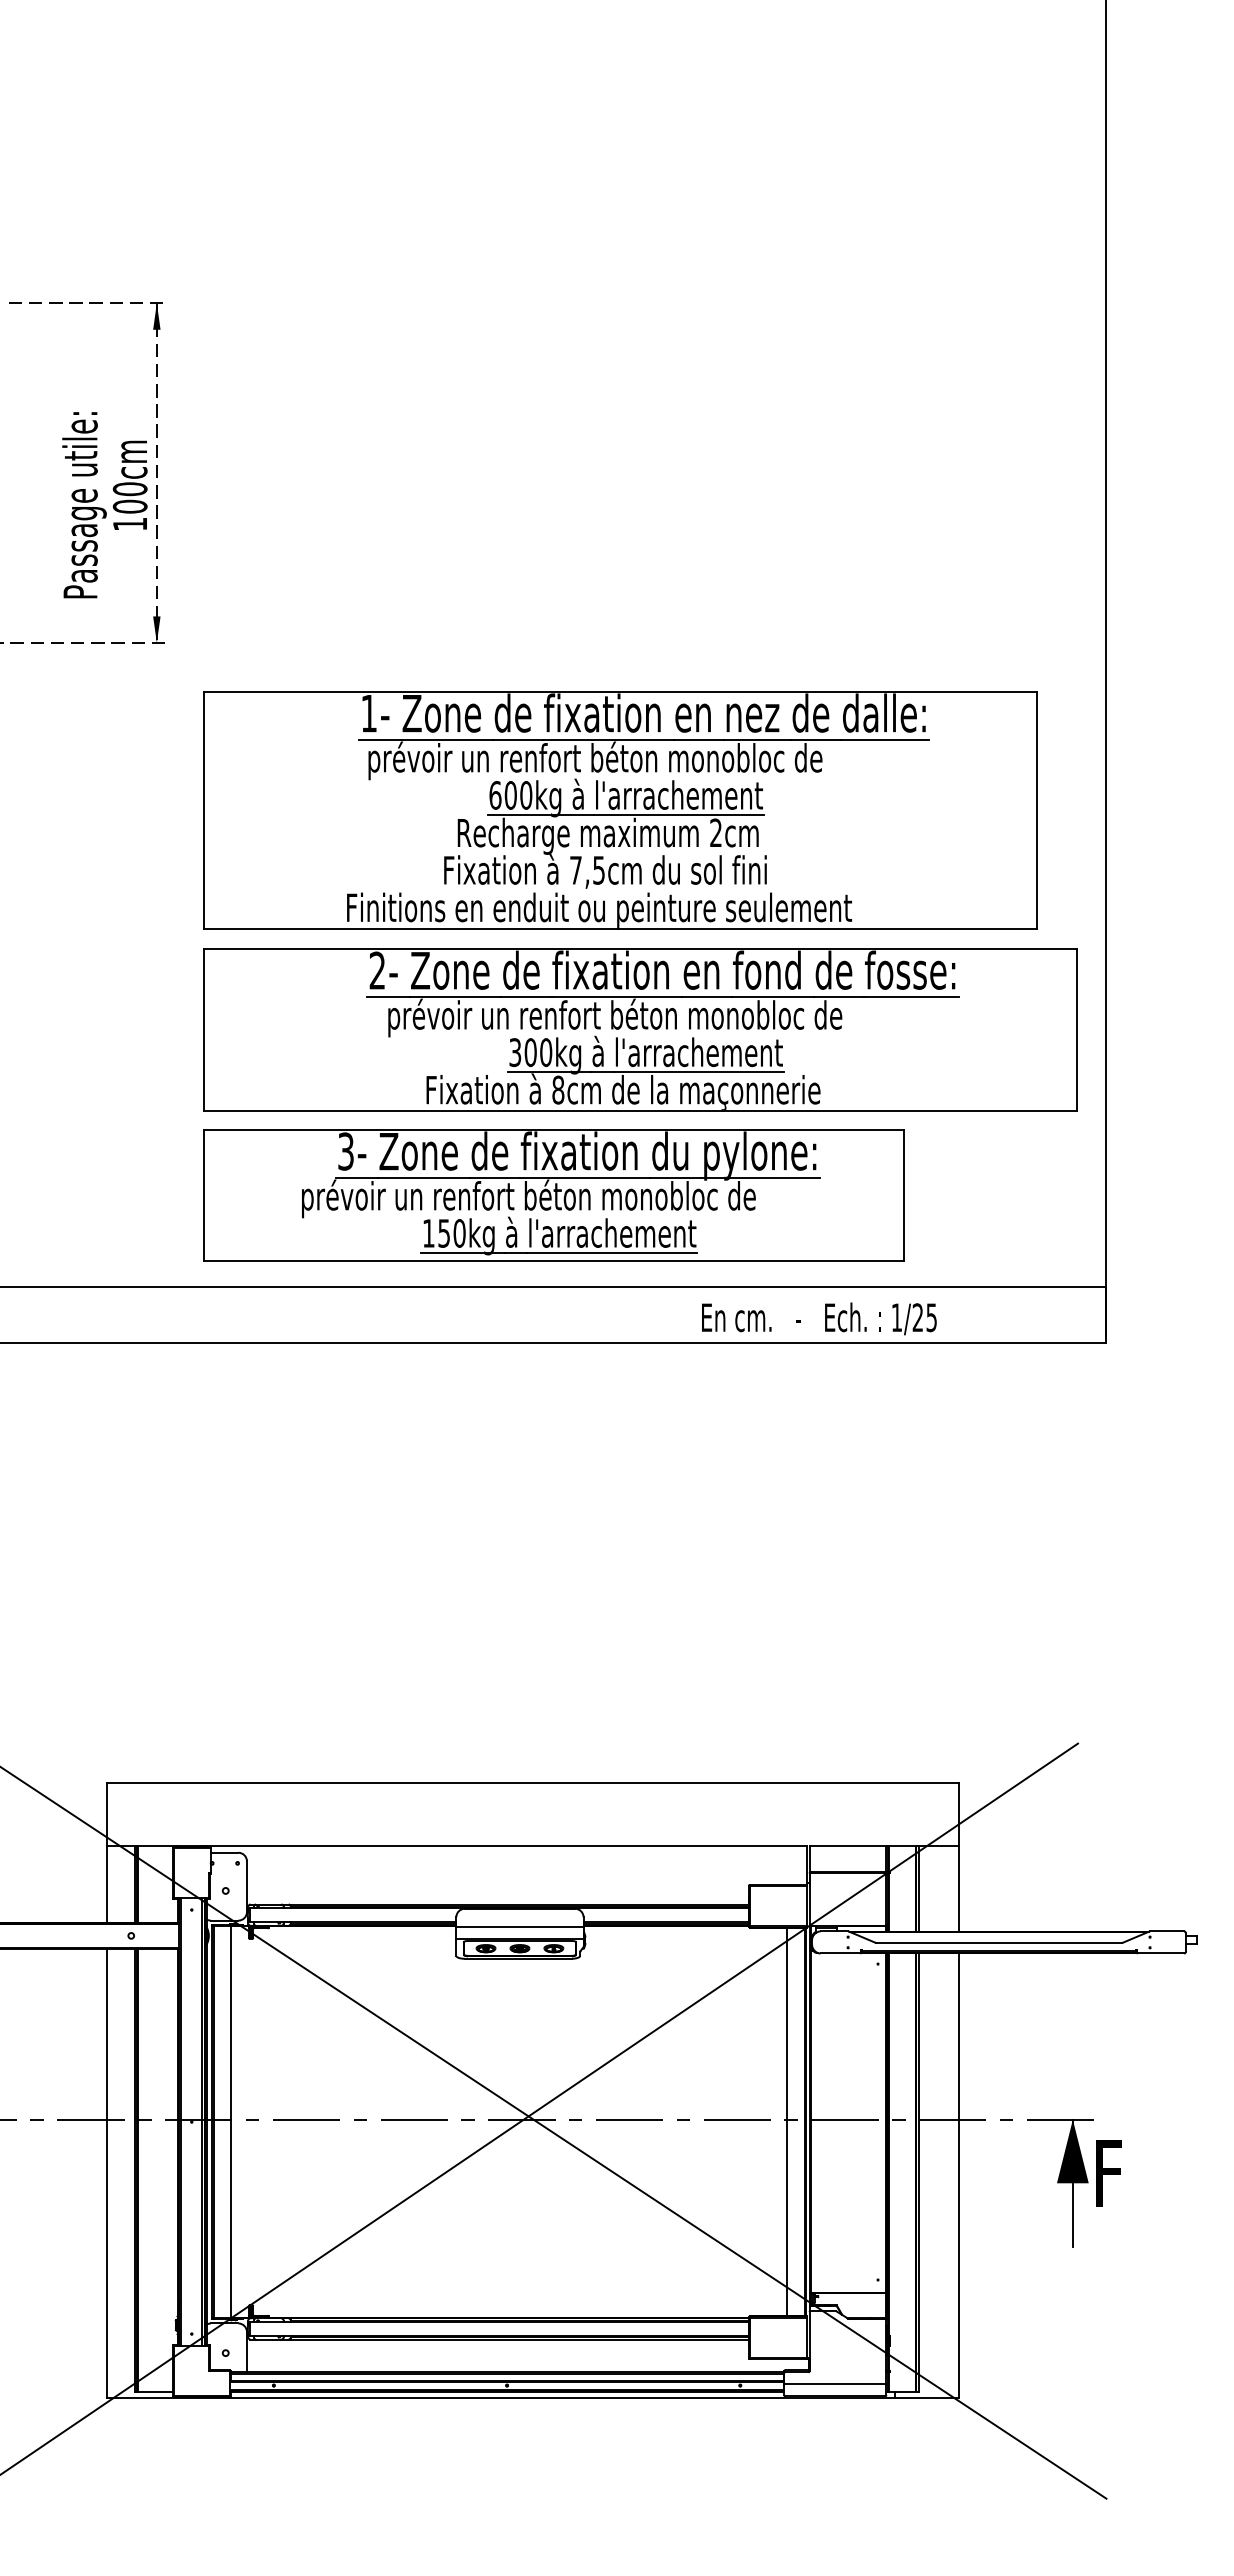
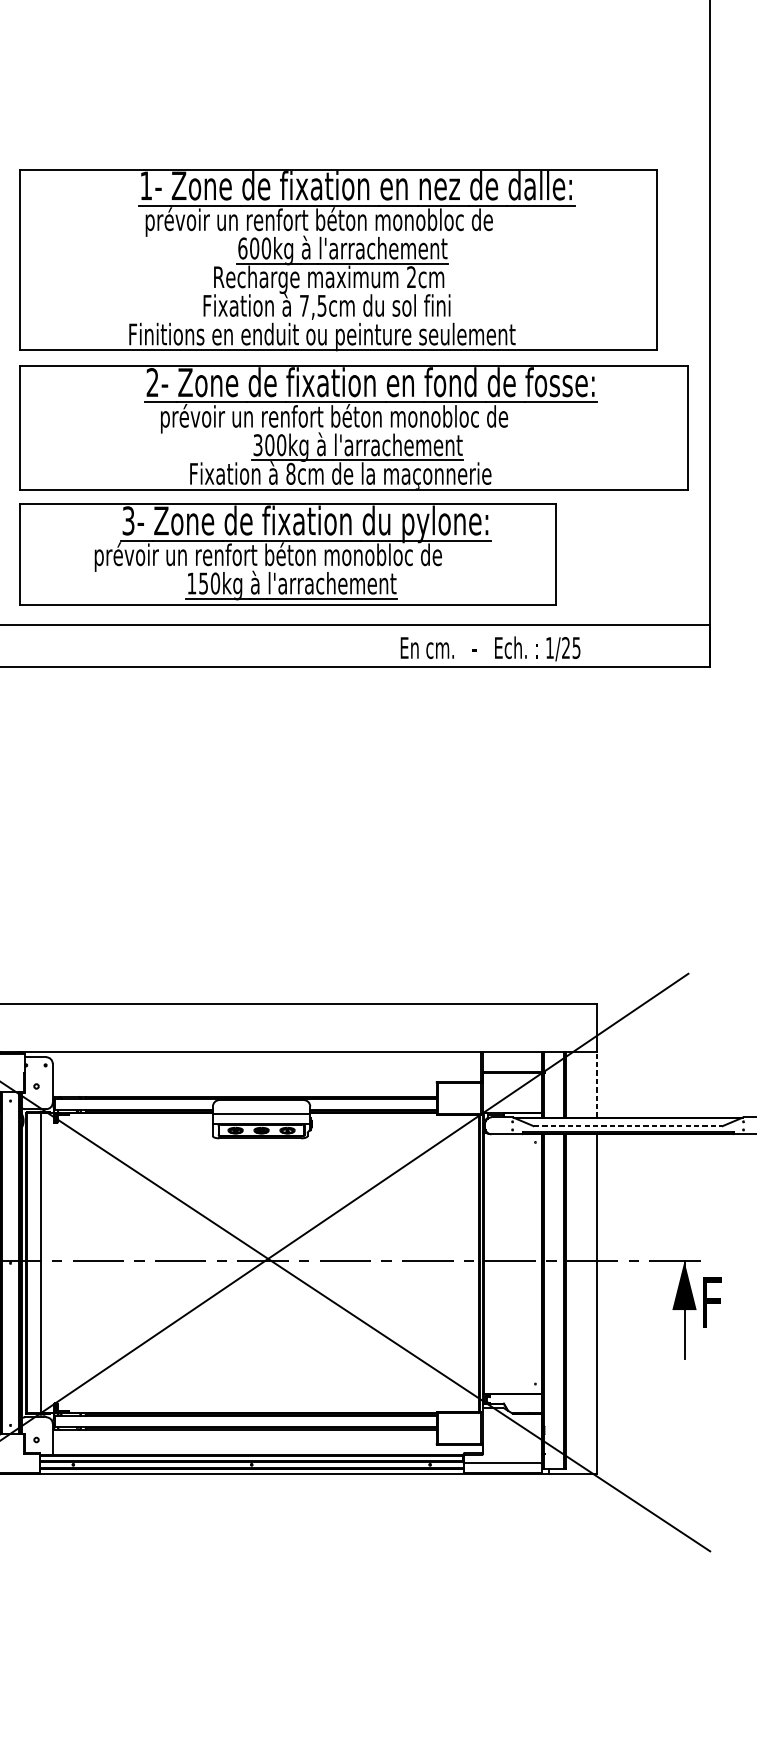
line: (959, 1889) -> (597, 1085), solid -> dashed
line: (999, 1942) -> (628, 1125), solid -> dashed
line: (786, 2121) -> (465, 1262), removed

